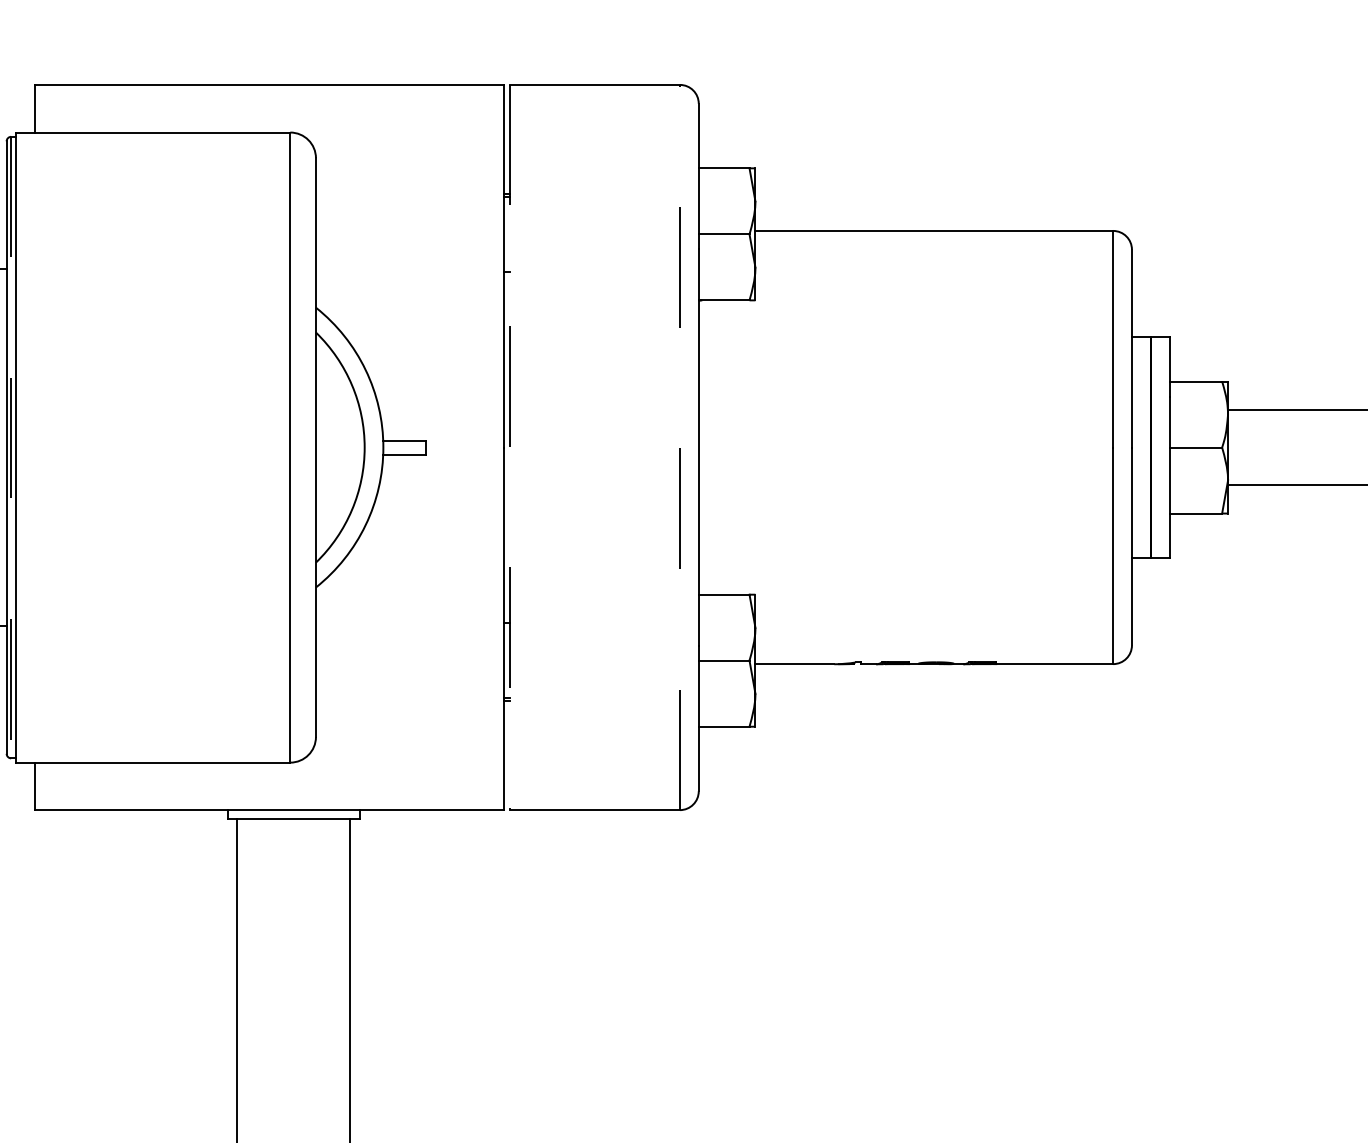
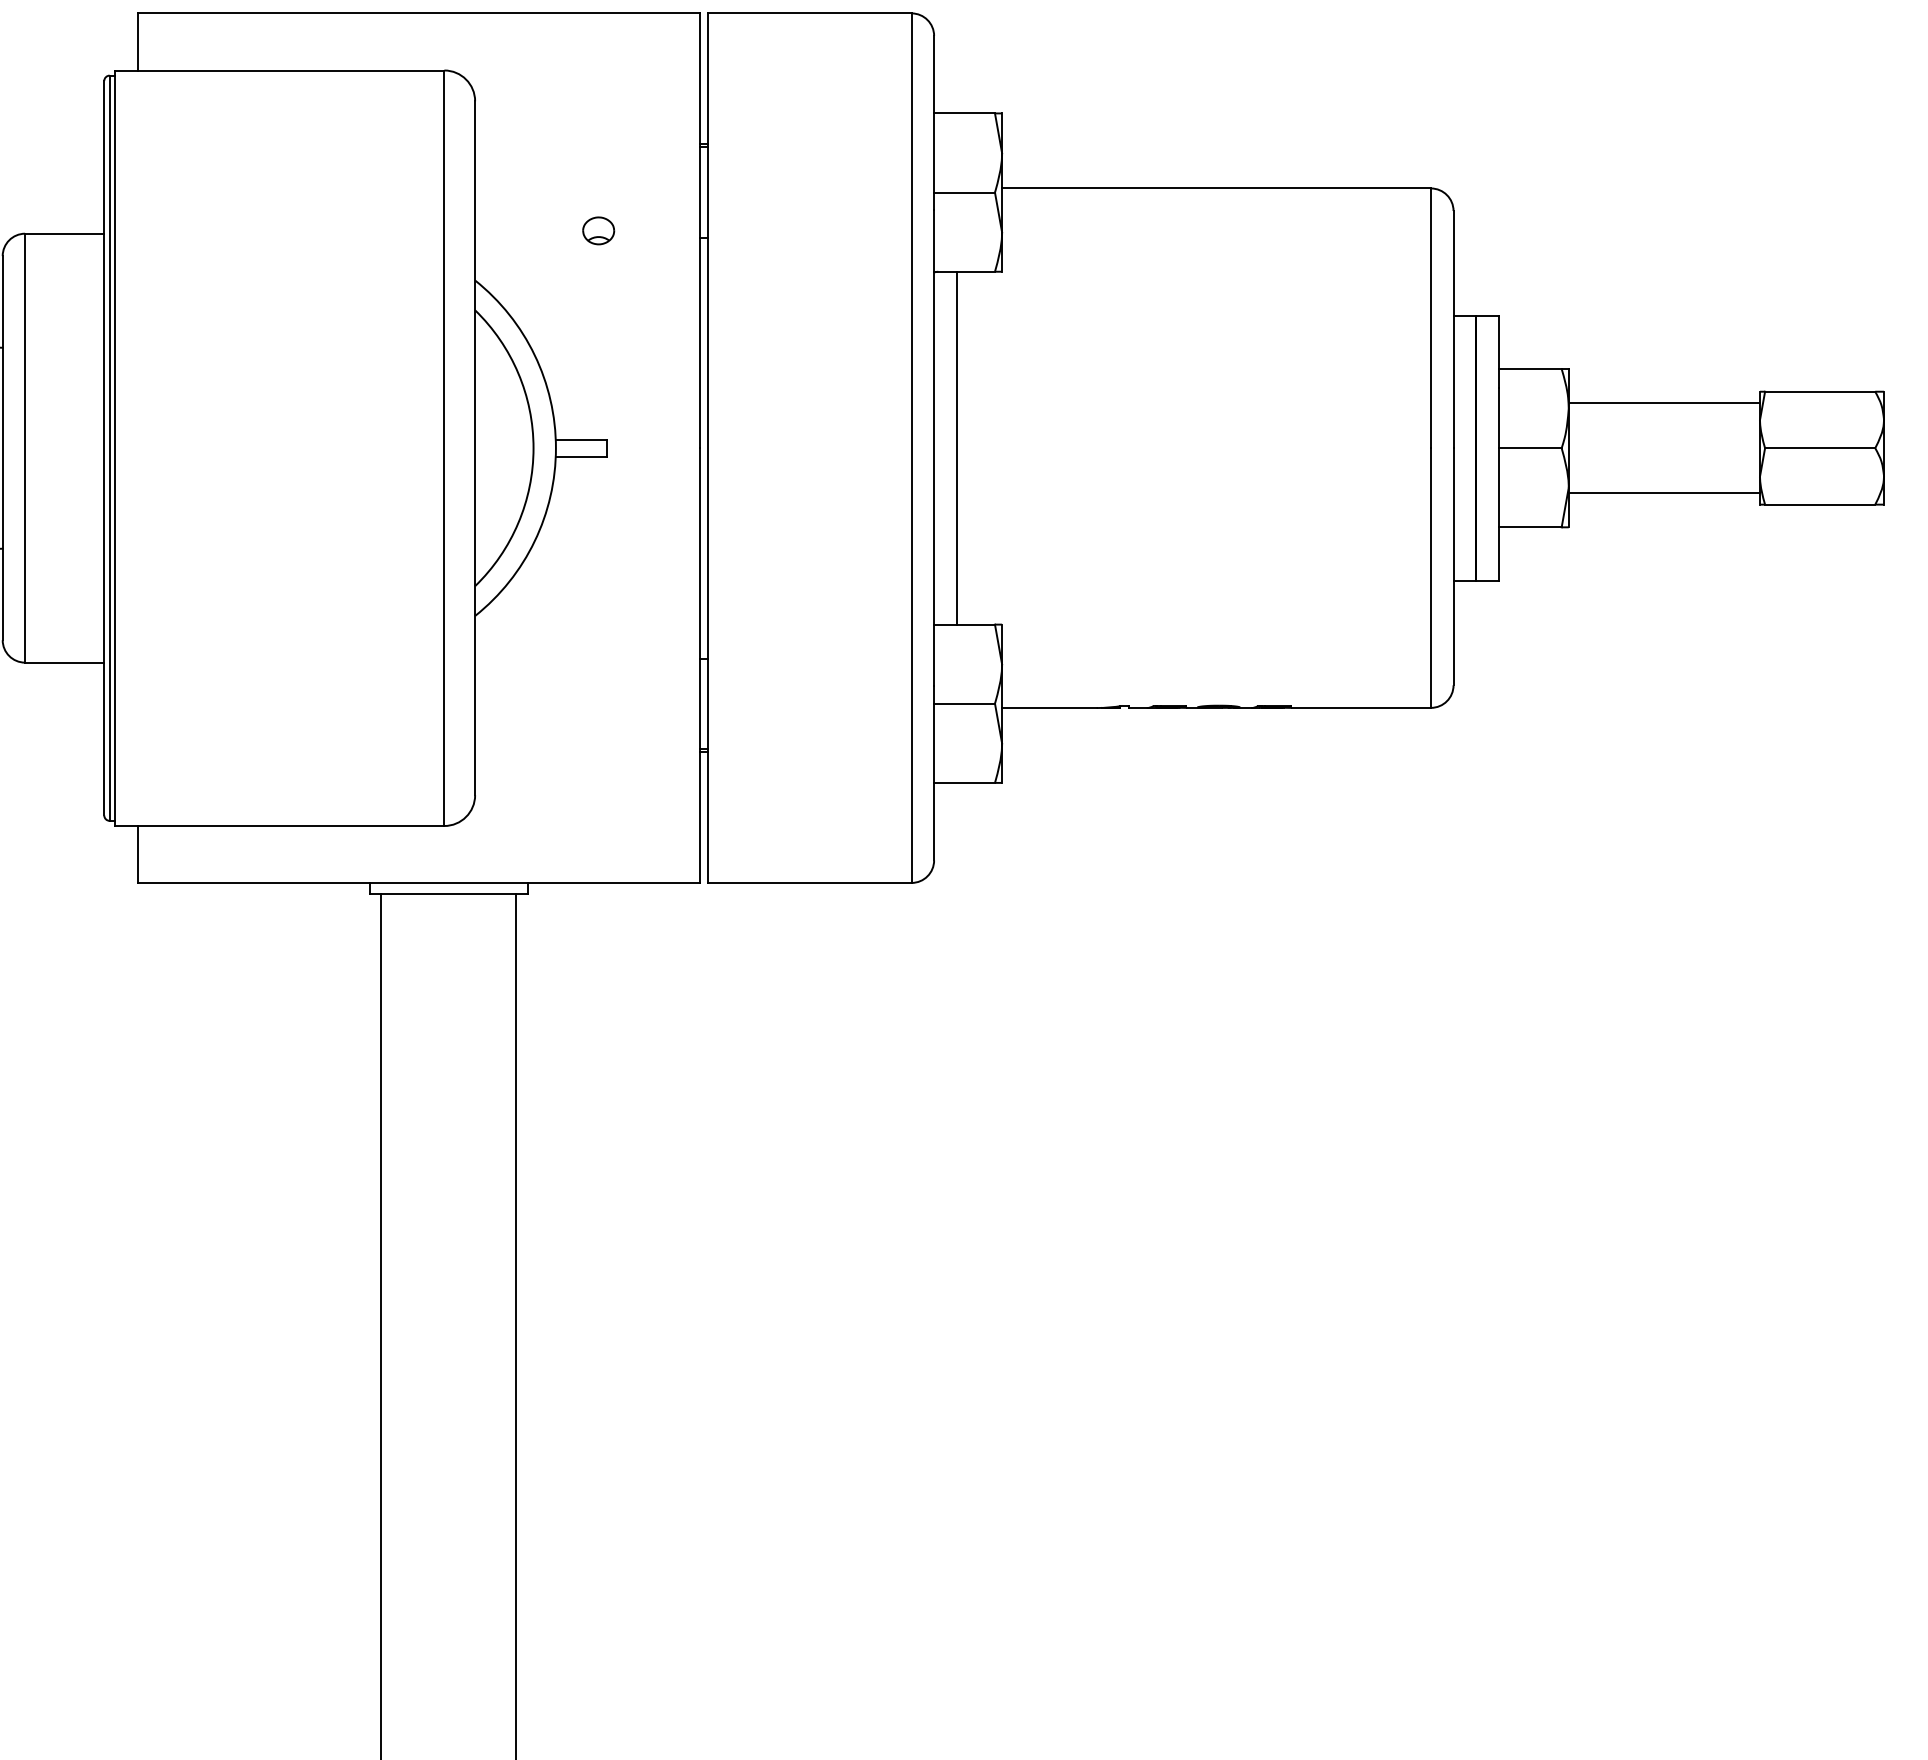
part: (418, 265) -> (598, 230), added
line: (717, 446) -> (956, 447), added
line: (11, 447) -> (109, 448), dashed -> solid
line: (510, 447) -> (708, 448), dashed -> solid
line: (679, 447) -> (911, 448), dashed -> solid

